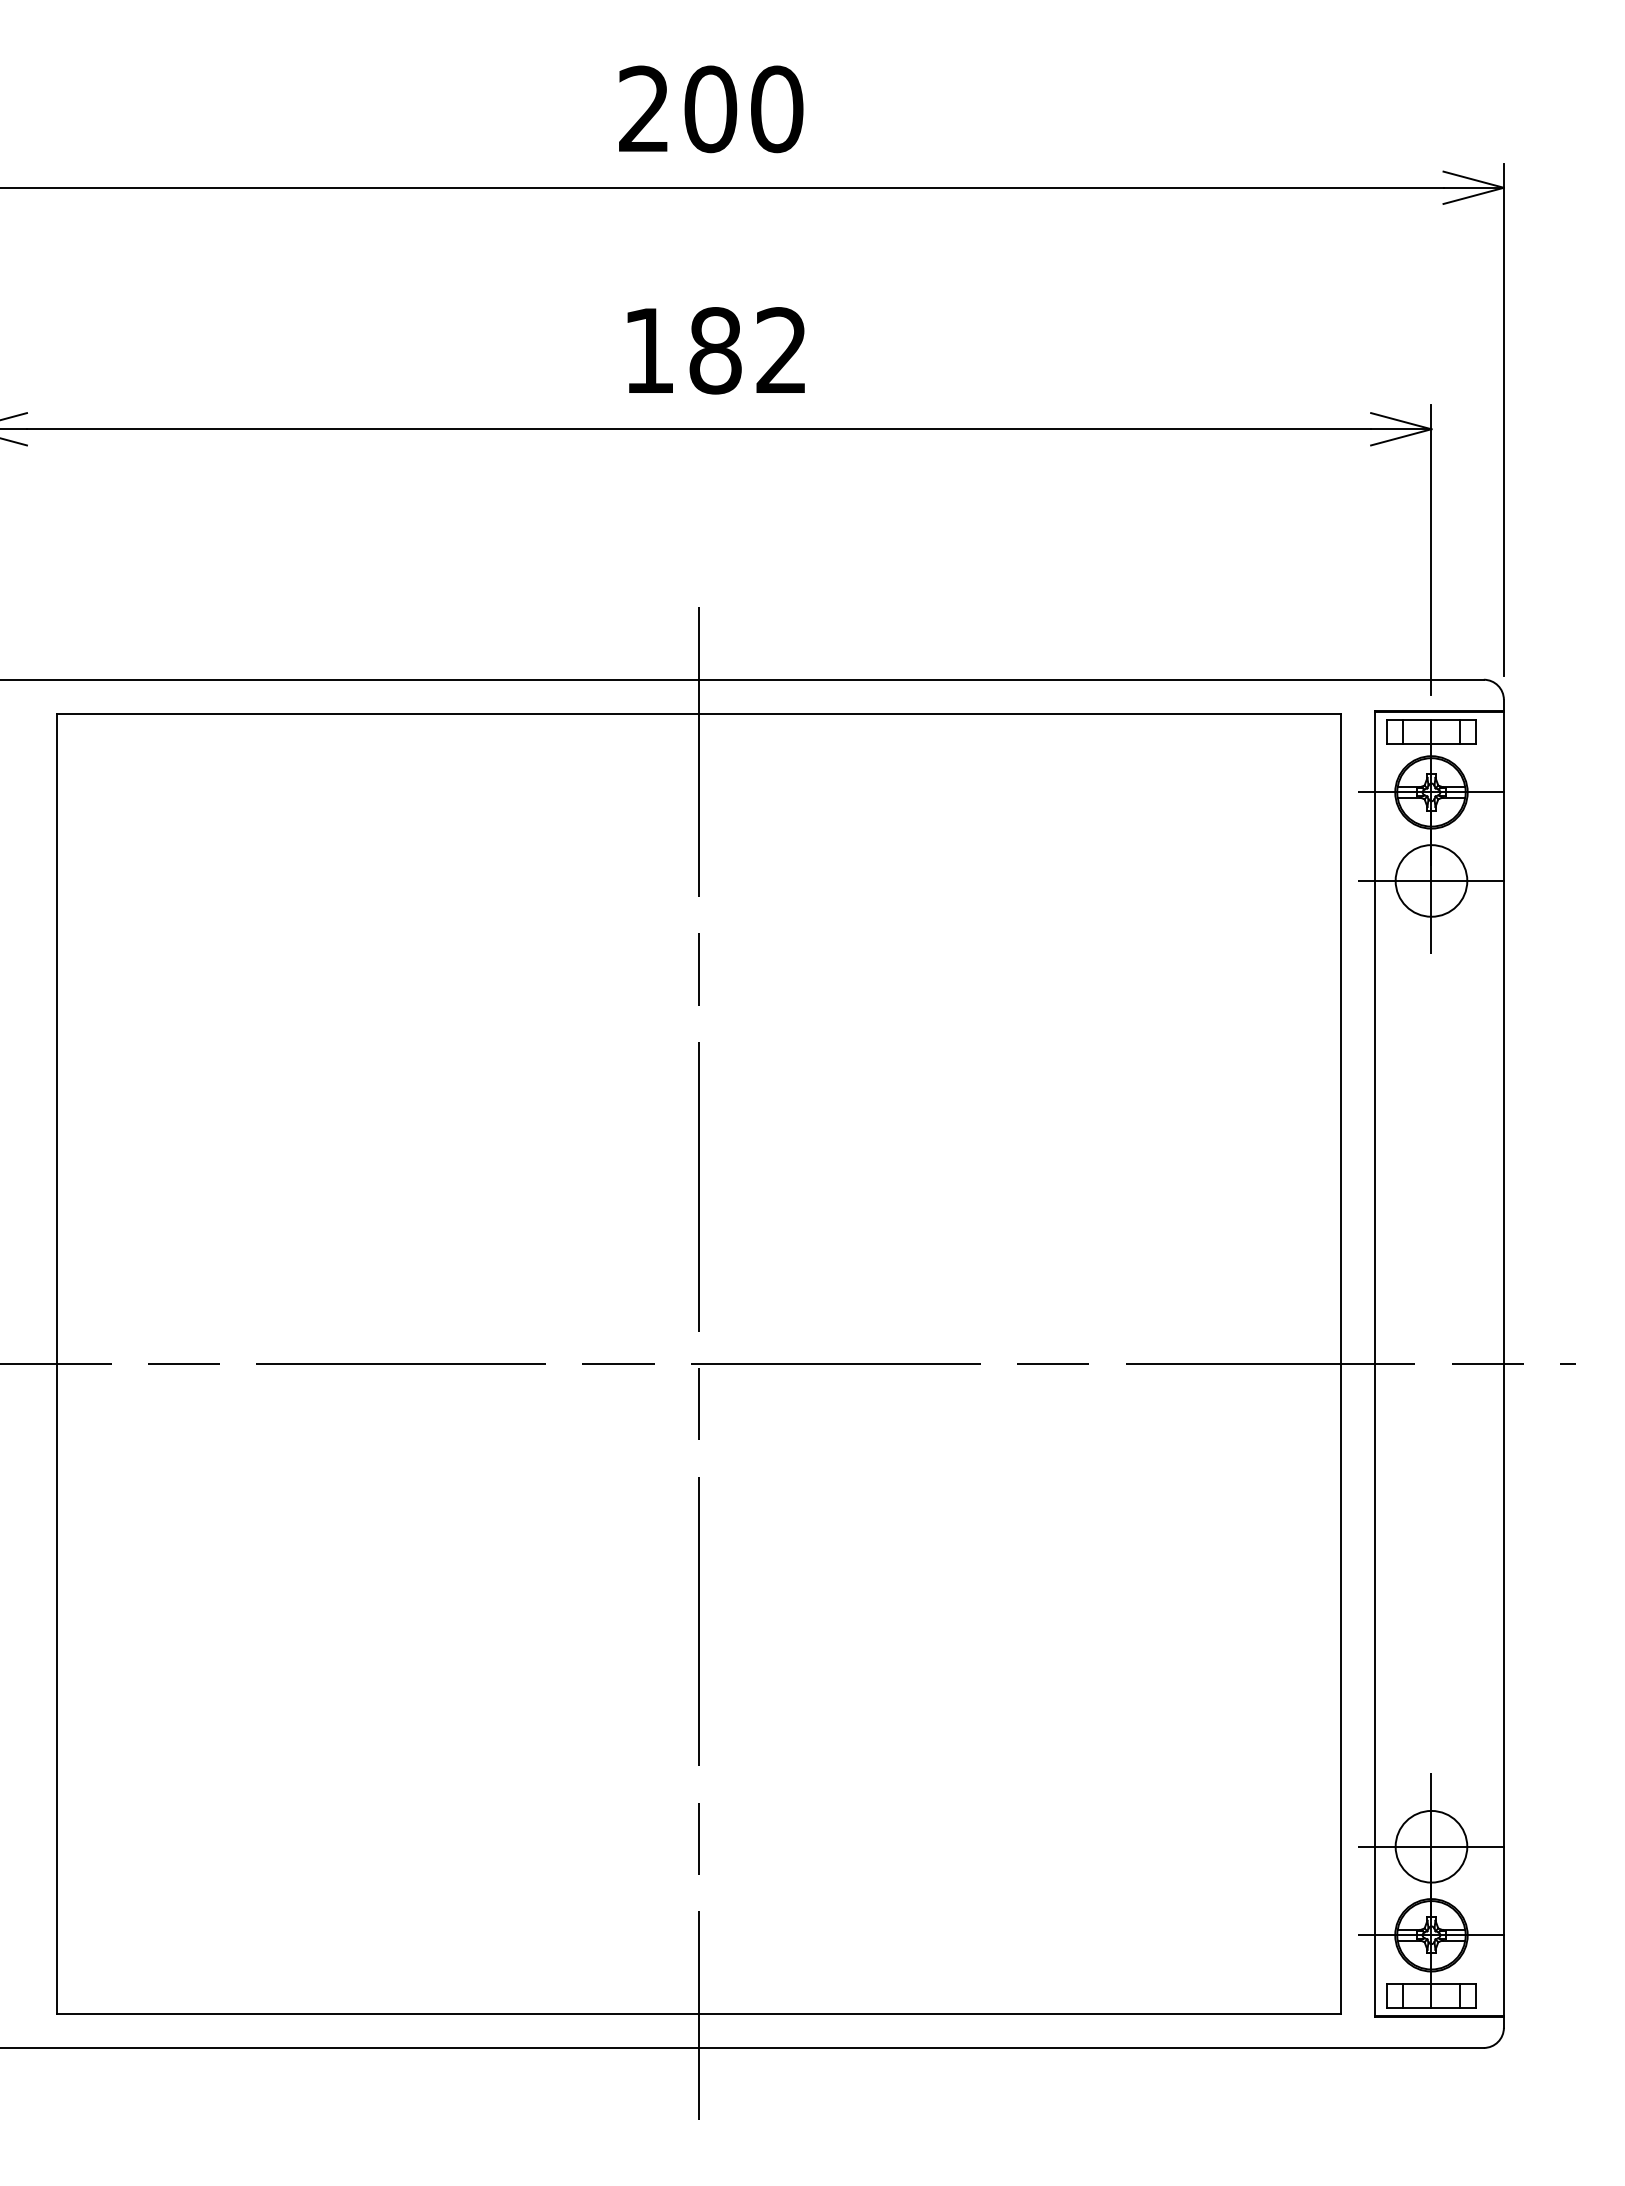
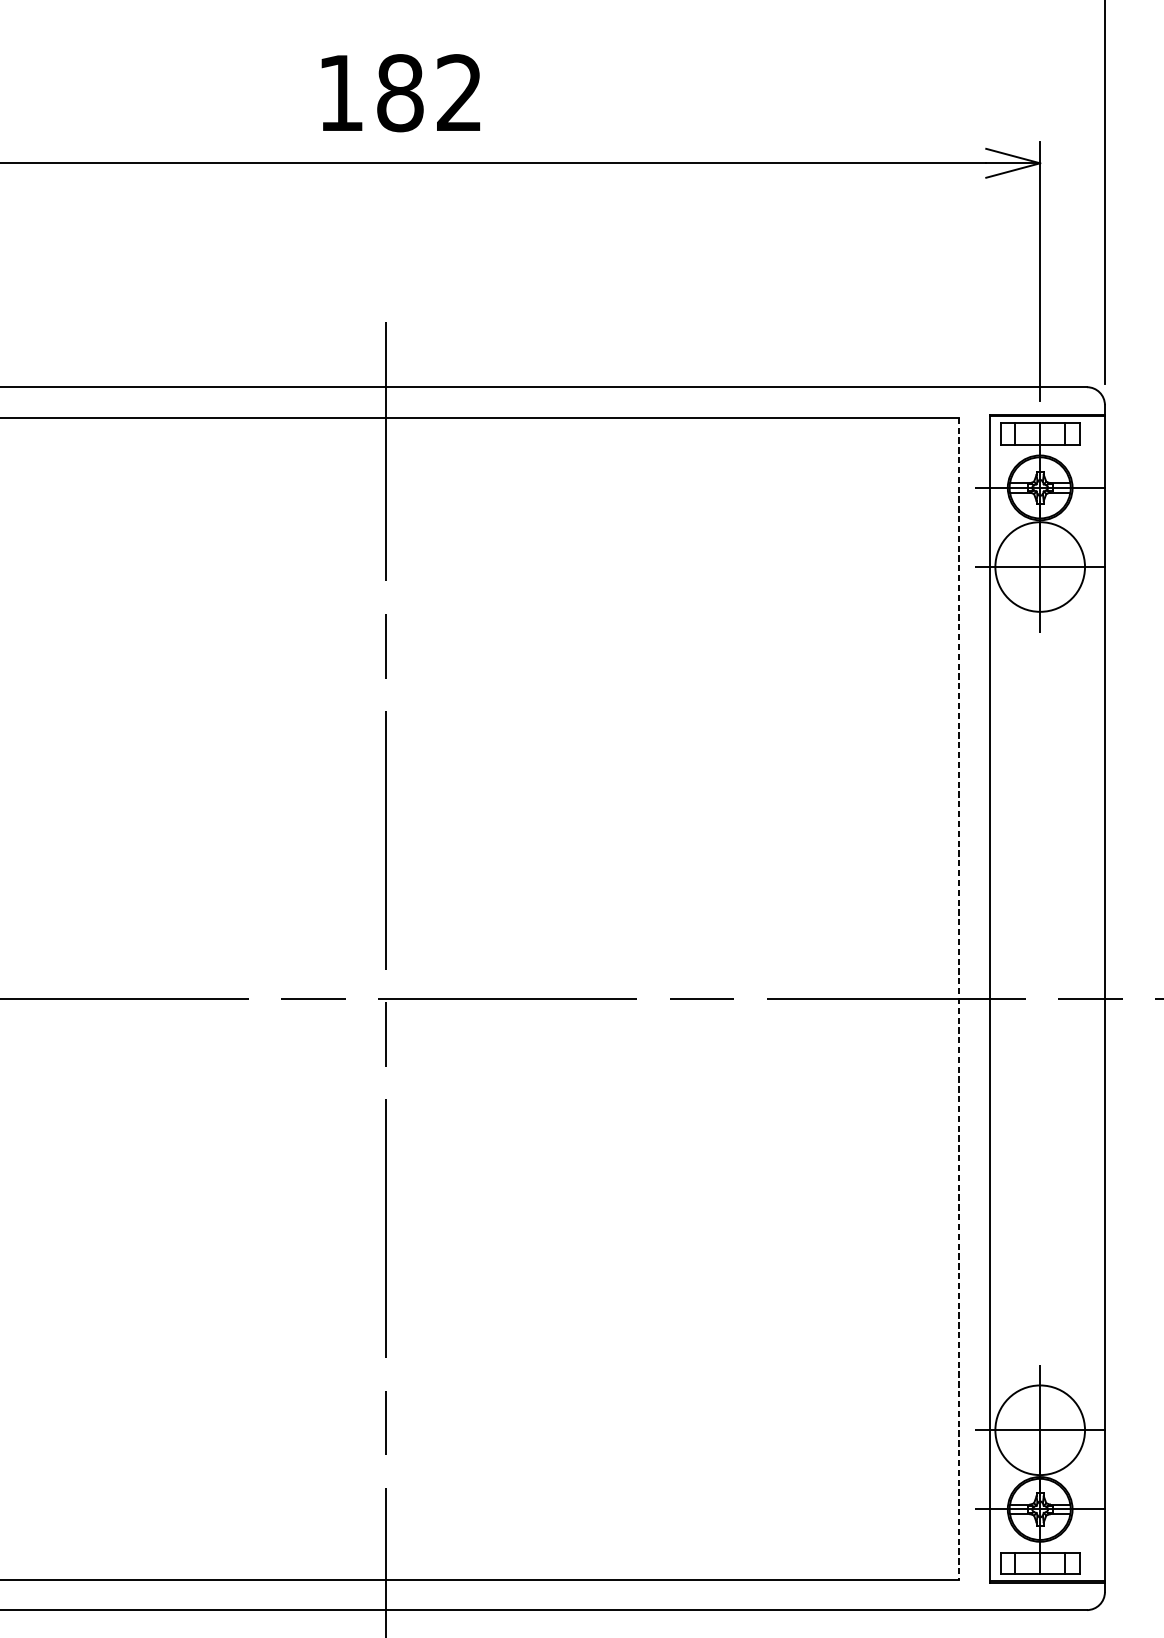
circle: (1431, 880) -> (1040, 566), size x1.4
line: (1340, 1363) -> (958, 998), solid -> dashed
circle: (1431, 1846) -> (1040, 1430), size x1.4

